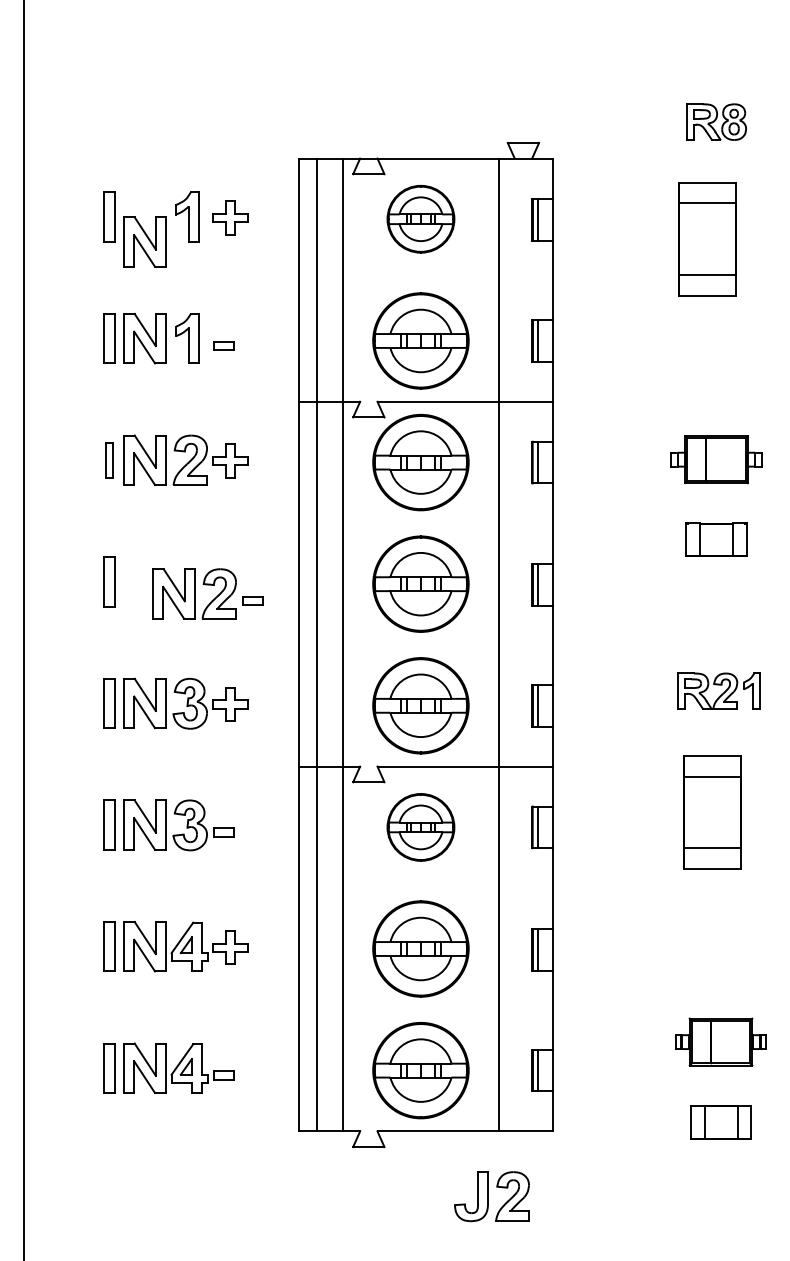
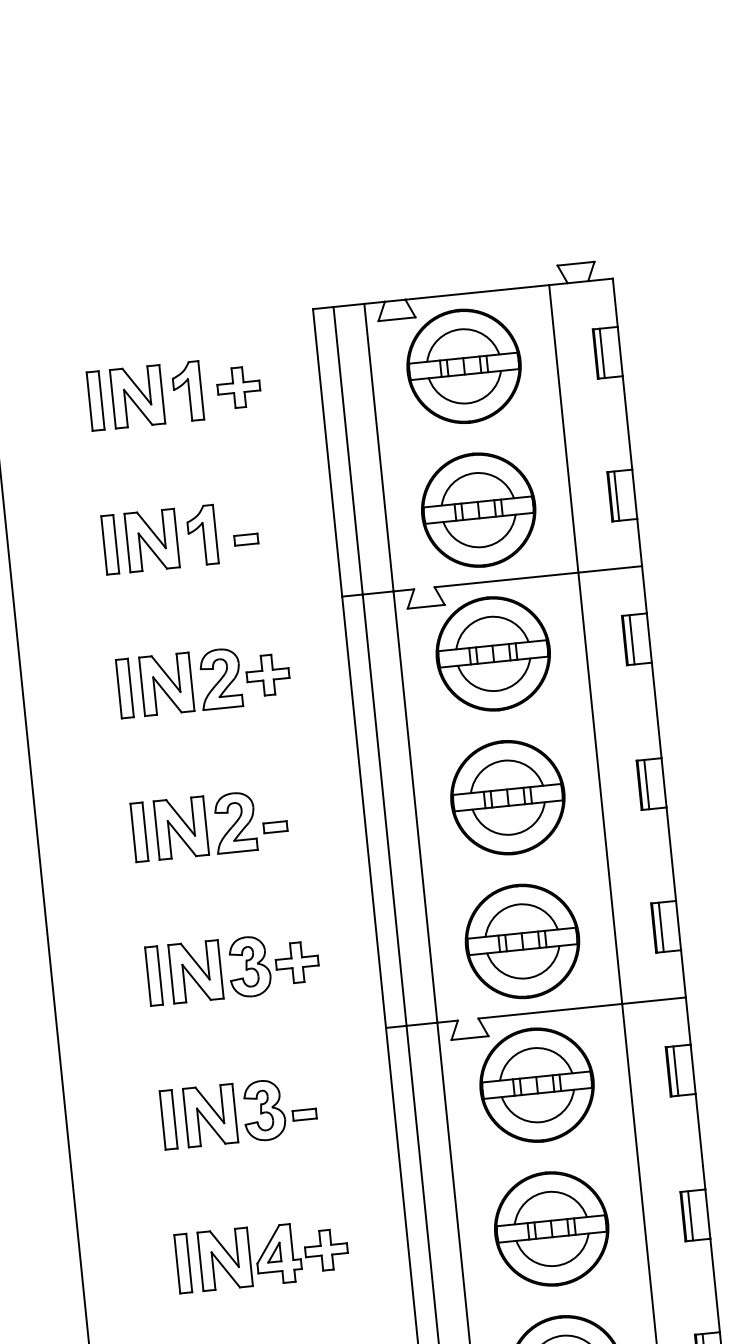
part: (420, 218) -> (463, 365), size x1.43
part: (144, 241) -> (136, 396), moved
part: (109, 460) -> (124, 688), size x1.43
part: (213, 598) -> (228, 828), moved
part: (420, 827) -> (536, 1085), size x1.43

